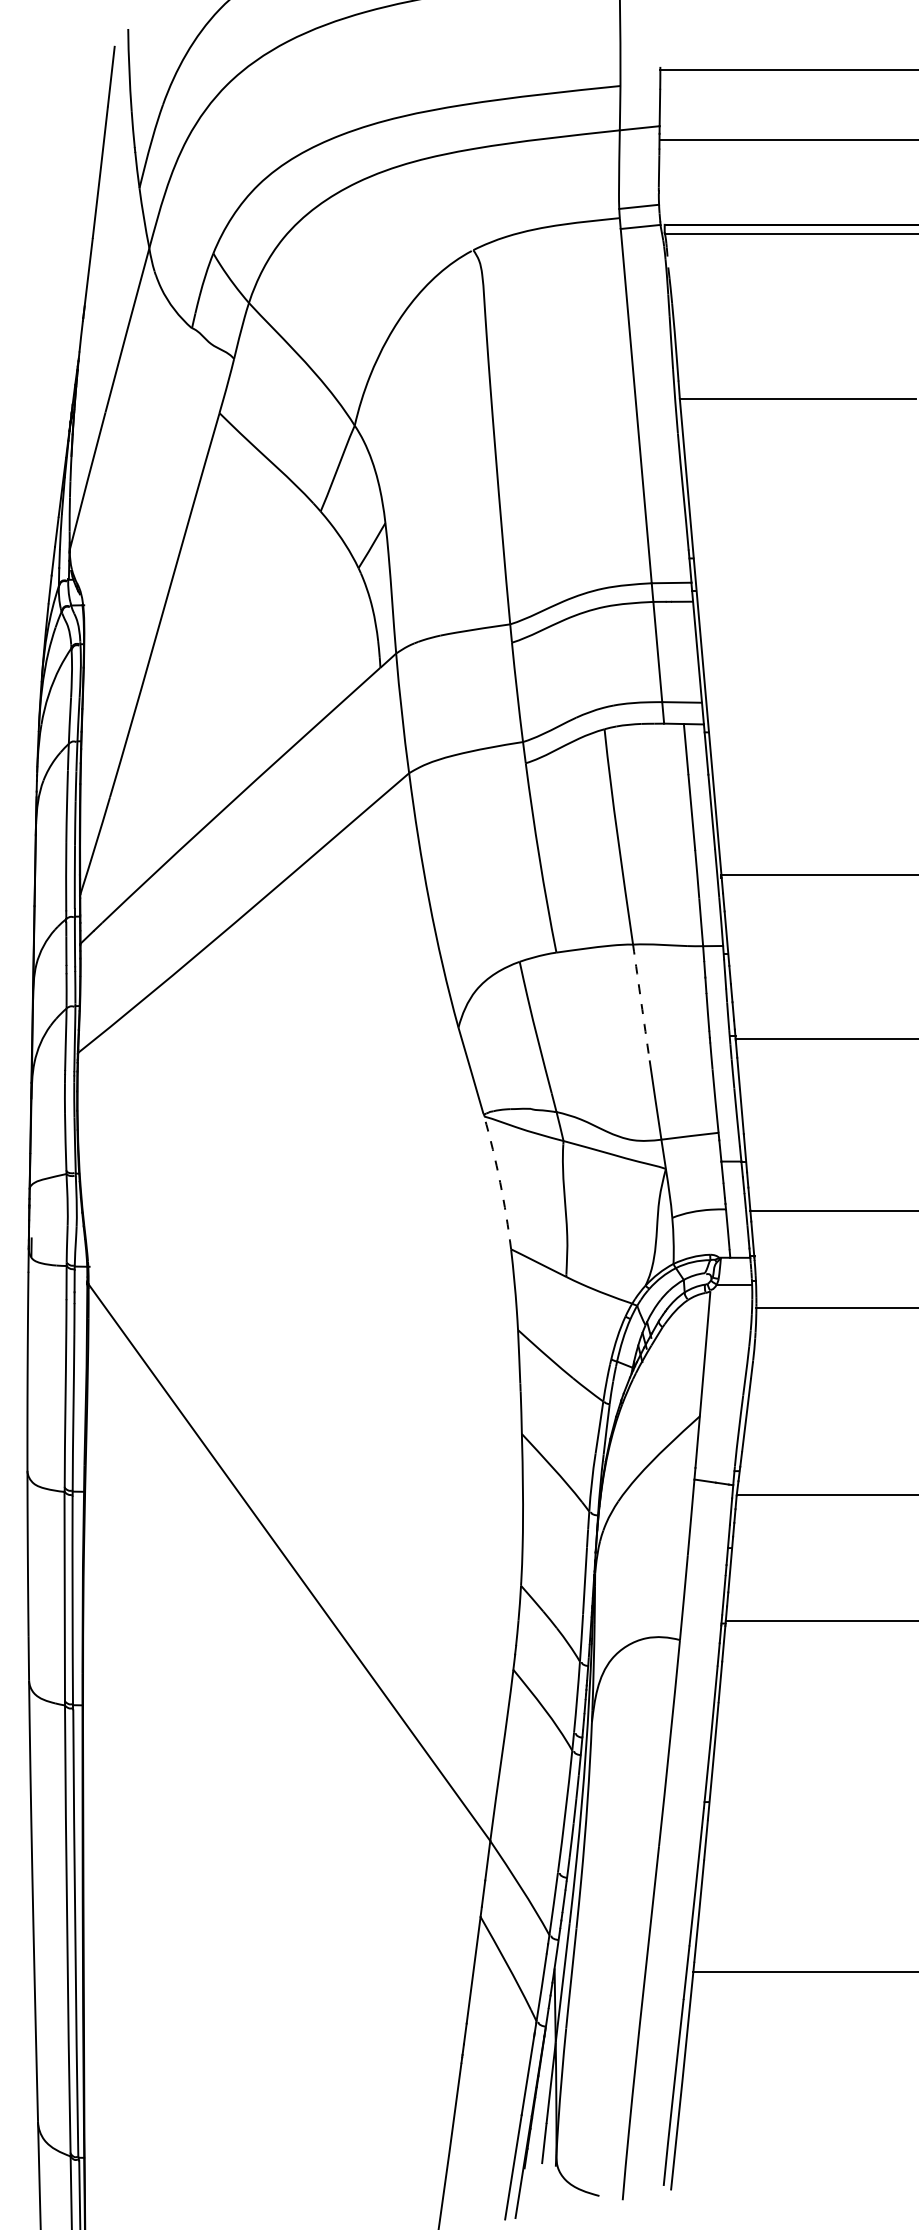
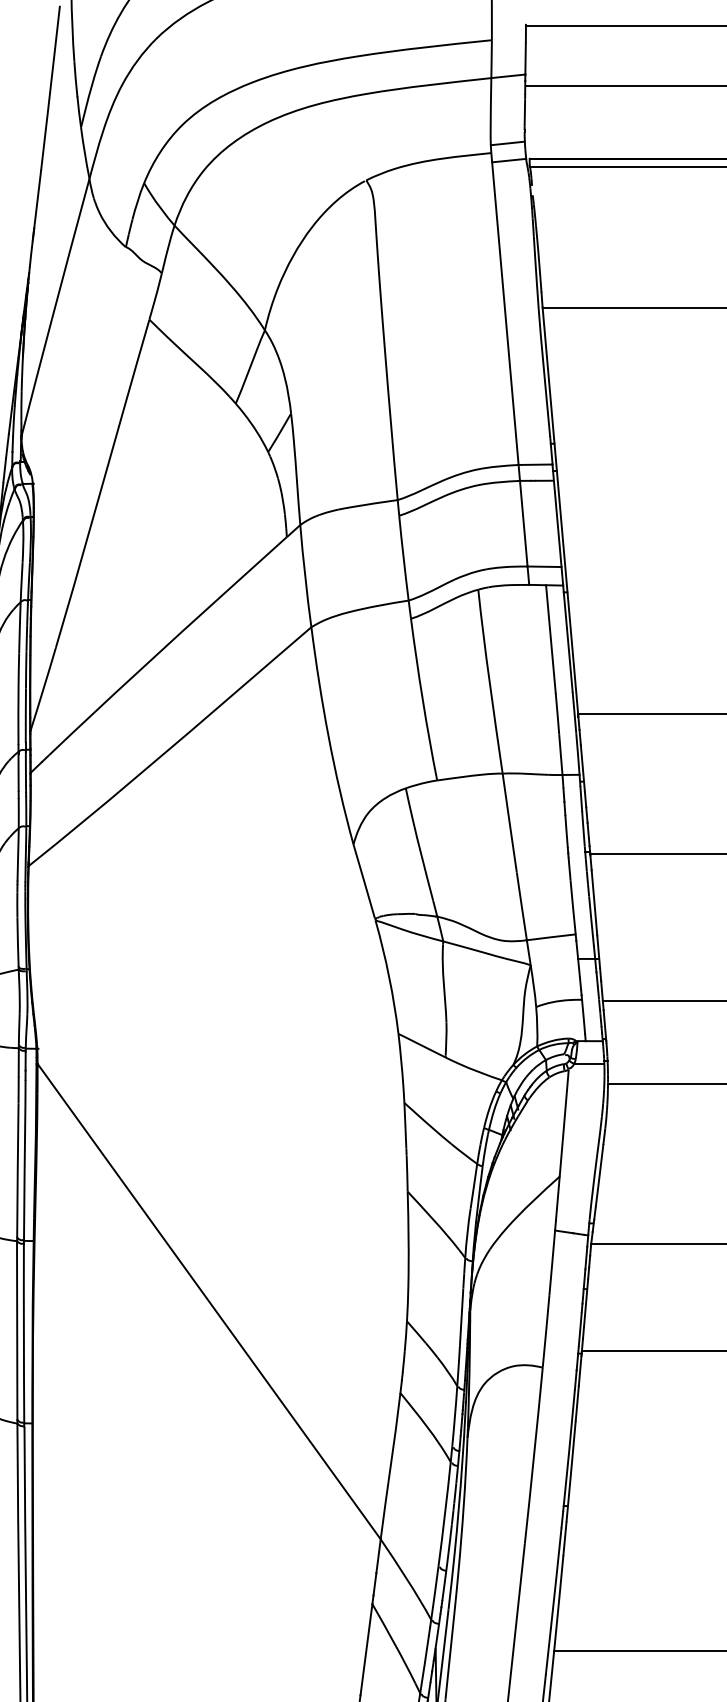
arc: (641, 1002) -> (509, 823), dashed -> solid
arc: (500, 1182) -> (389, 976), dashed -> solid

